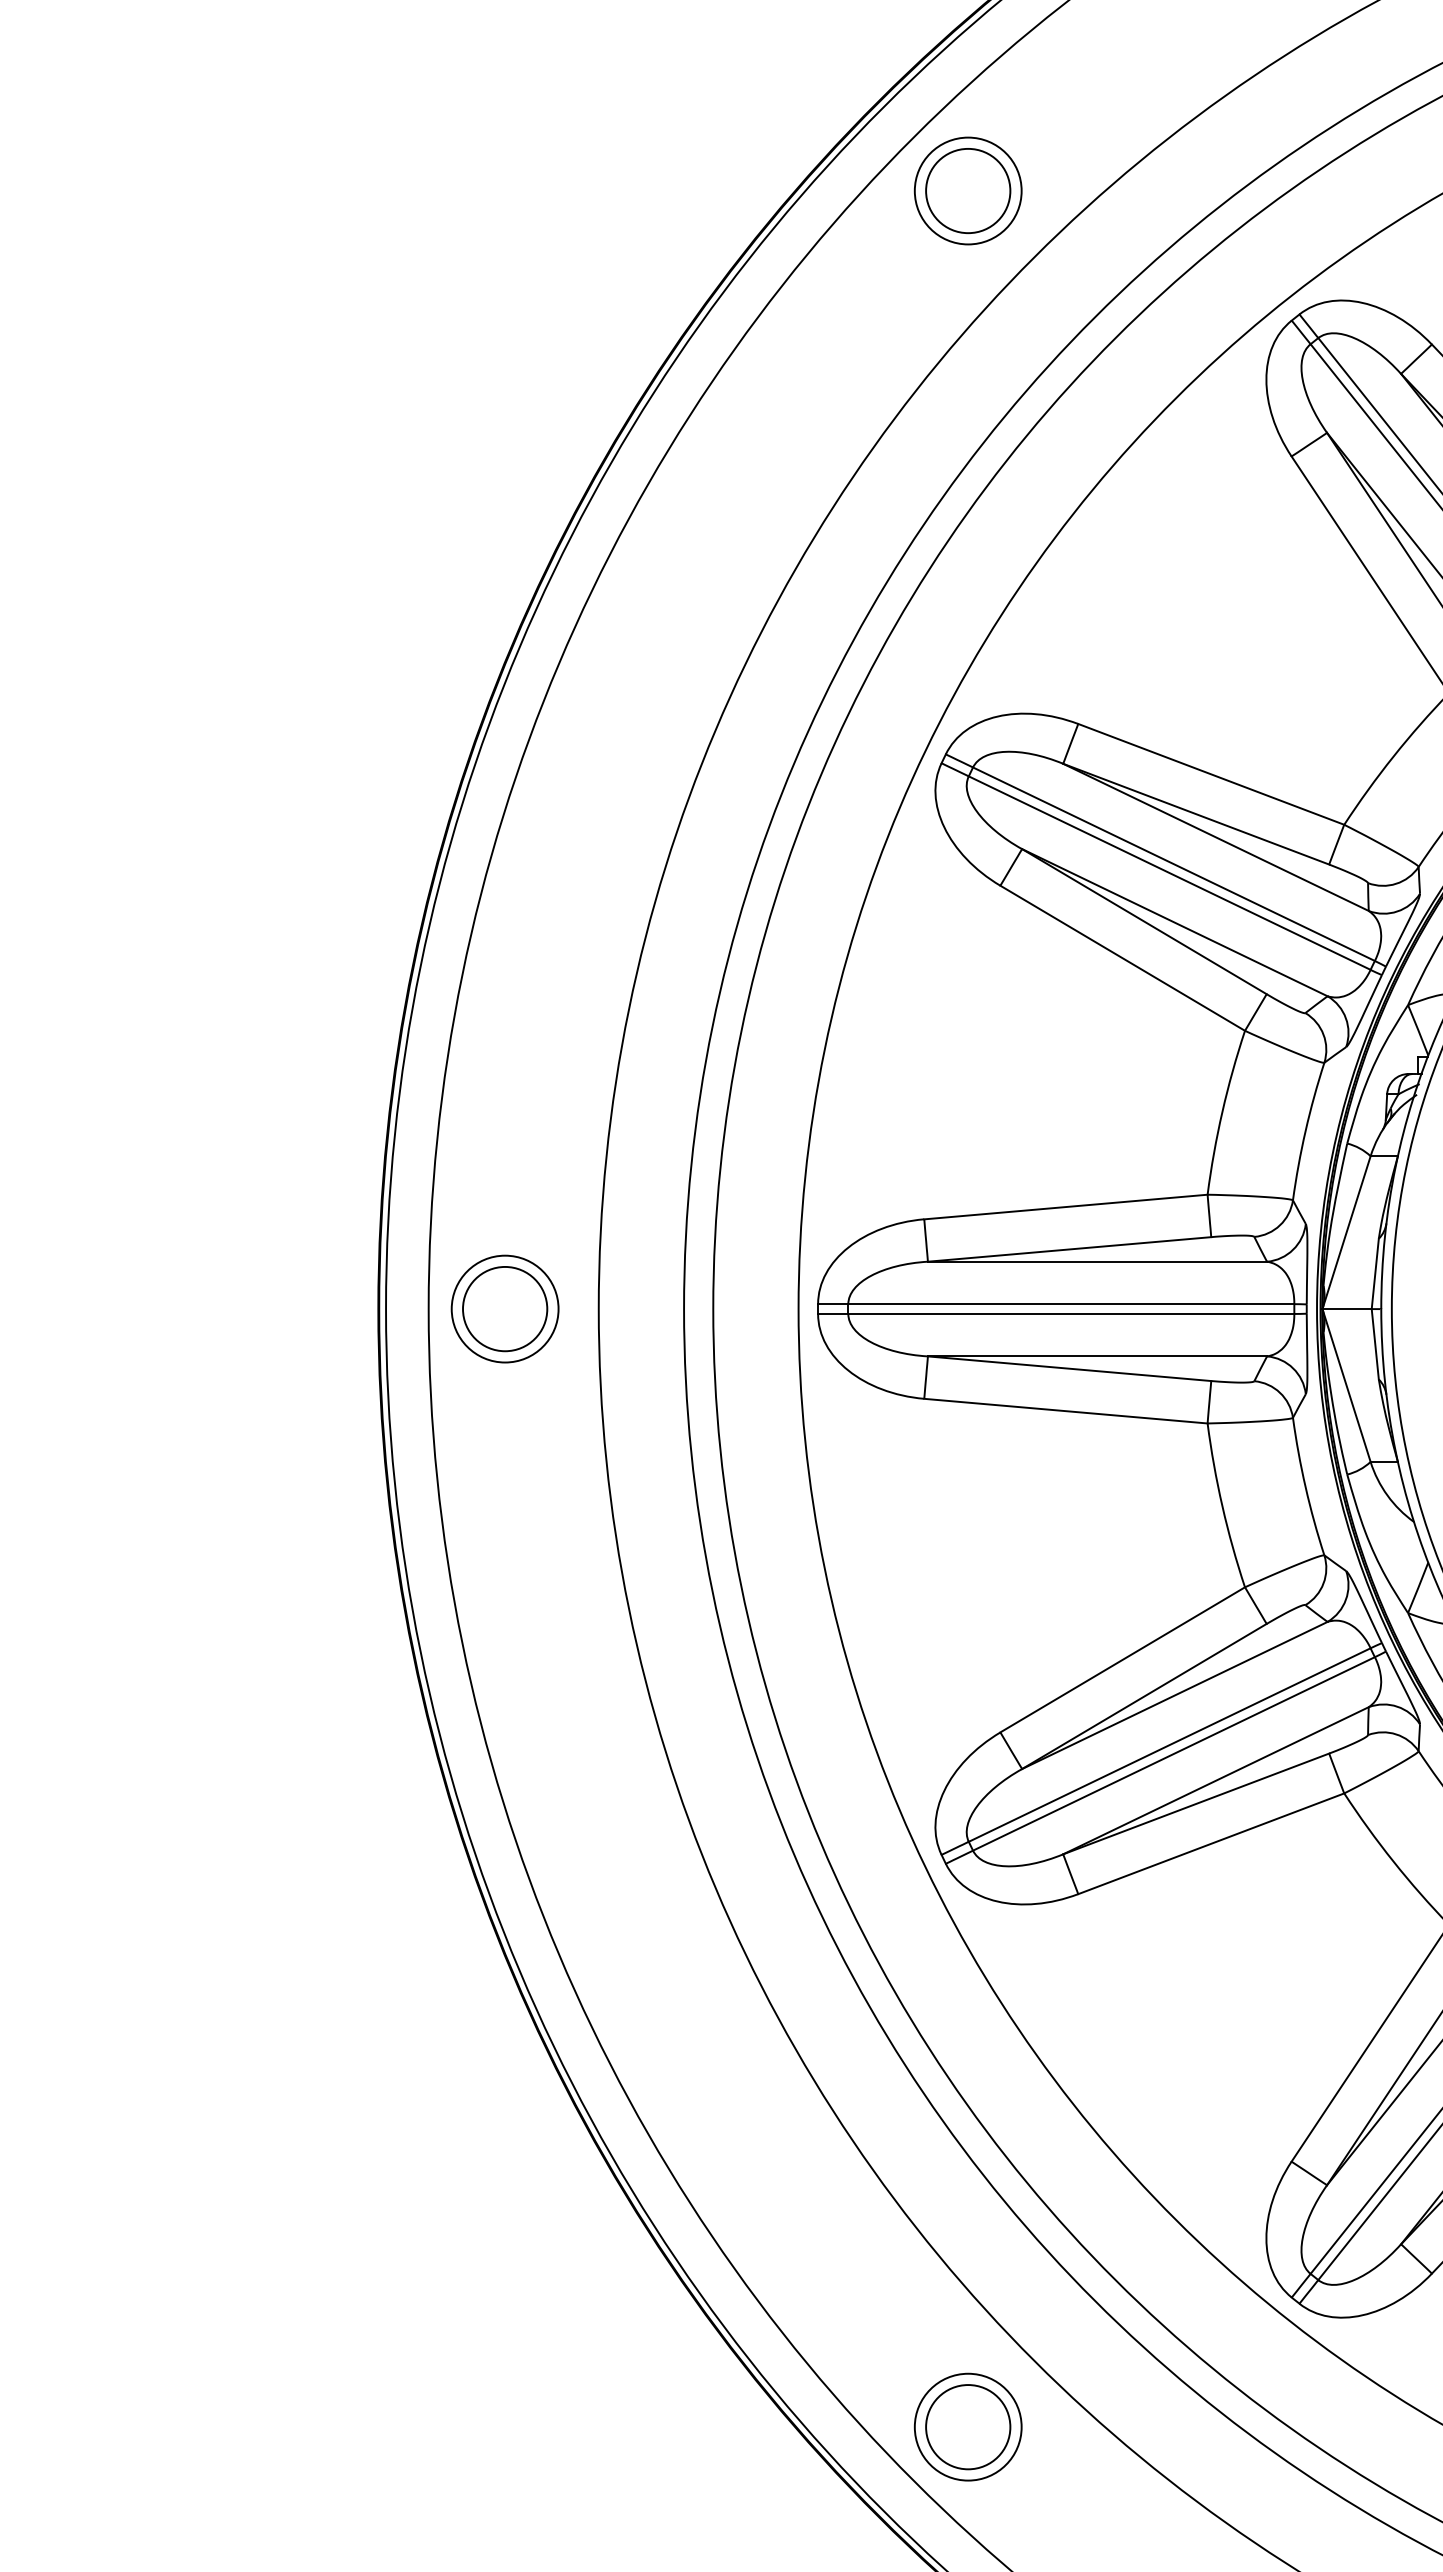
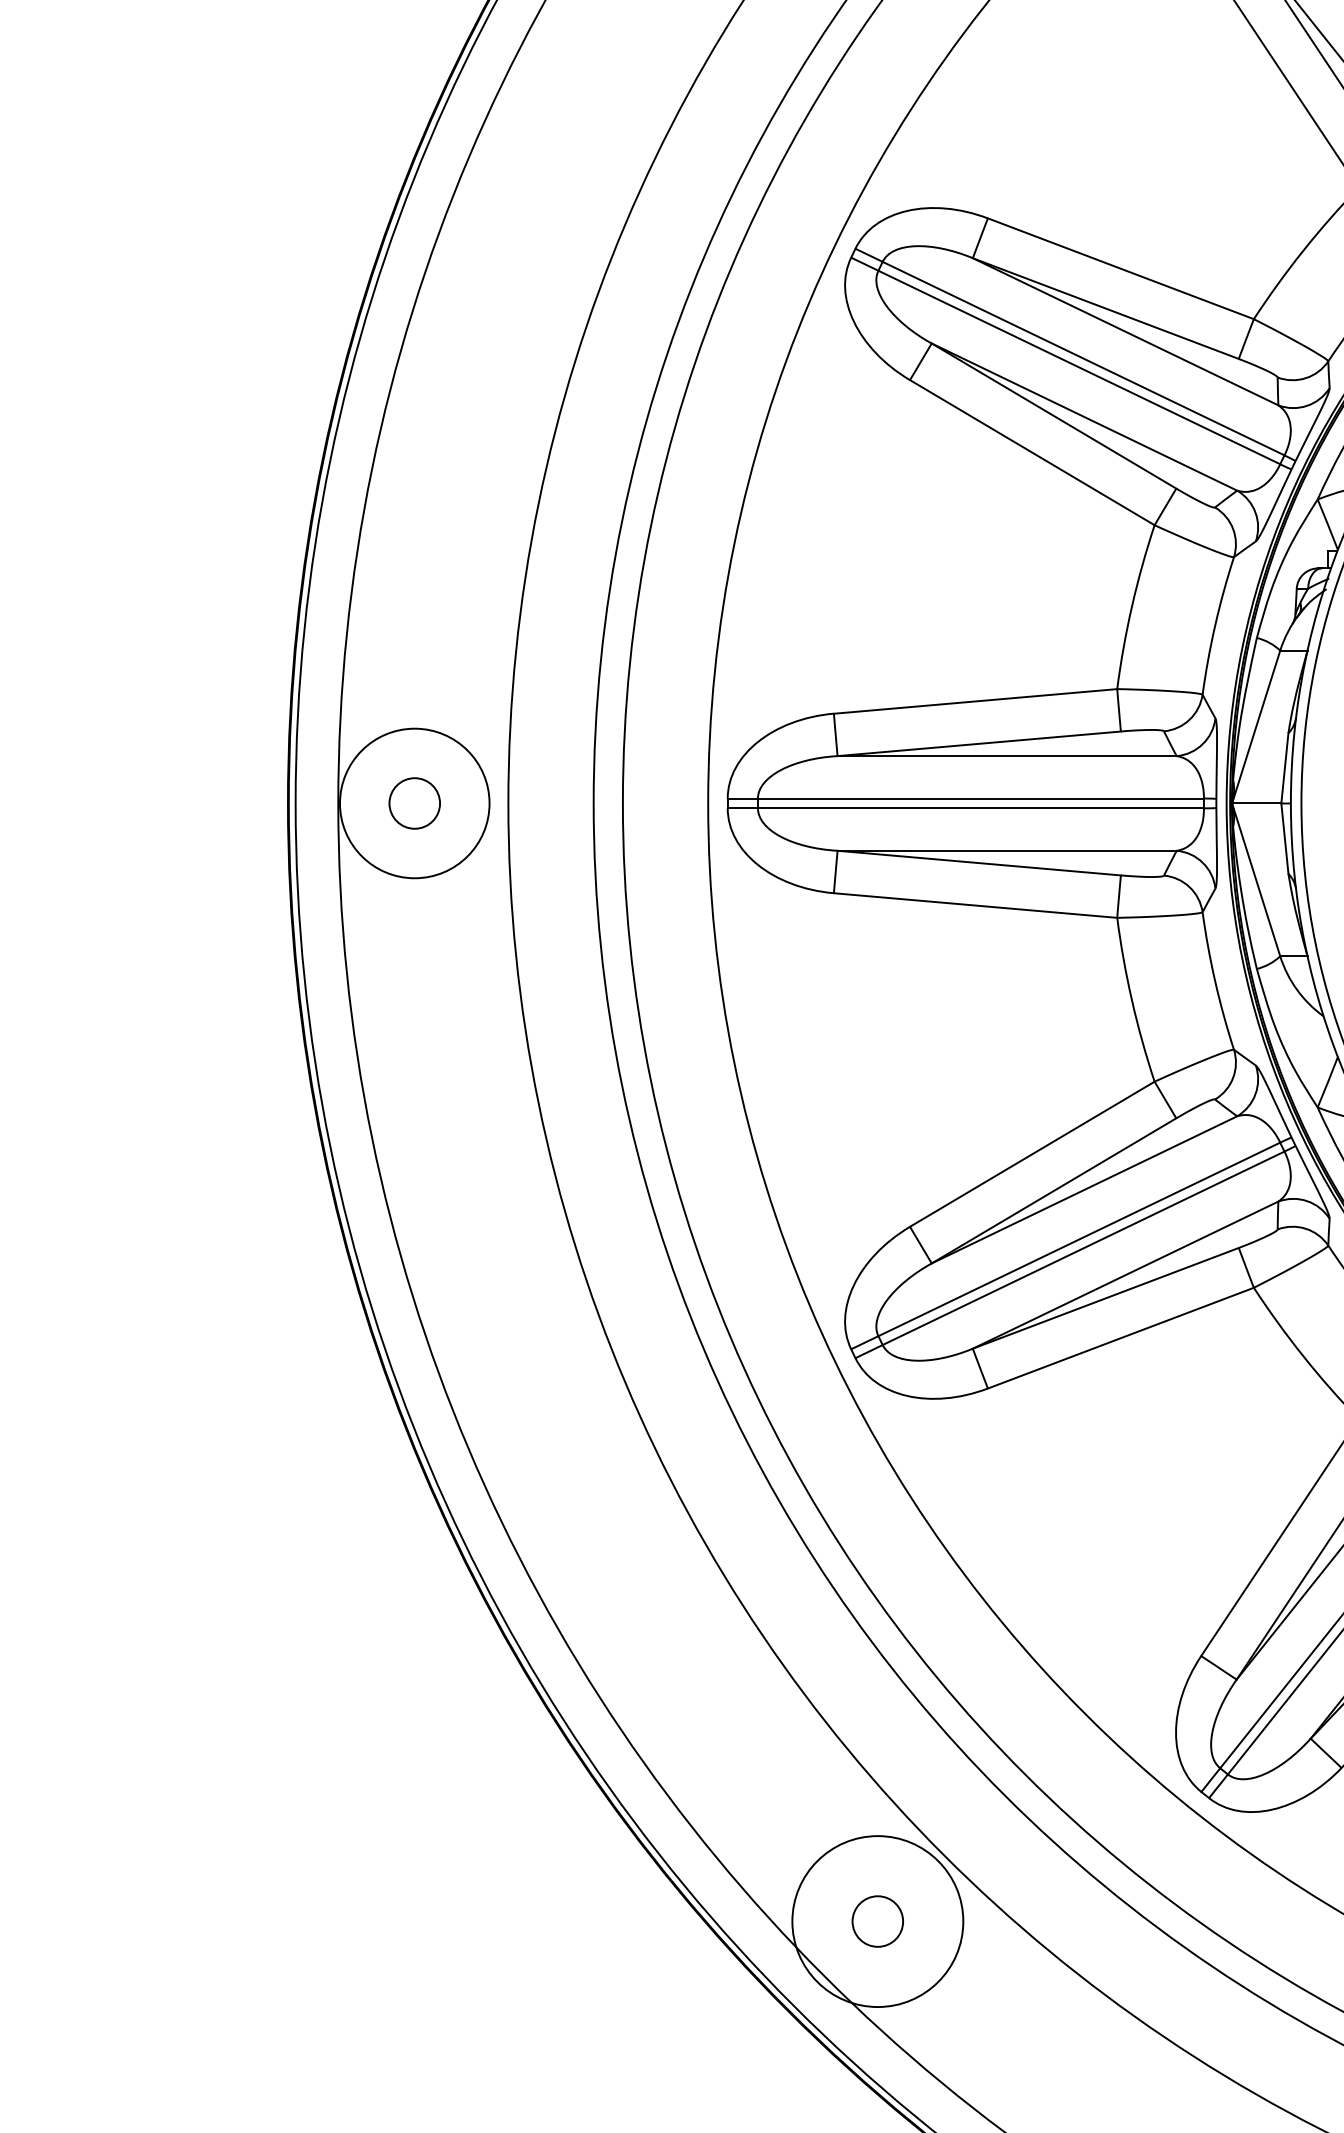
circle: (504, 1308) -> (414, 802), size x1.4
circle: (505, 1308) -> (415, 802), size x0.6
circle: (967, 2426) -> (877, 1920), size x1.6
circle: (968, 2427) -> (878, 1921), size x0.6

